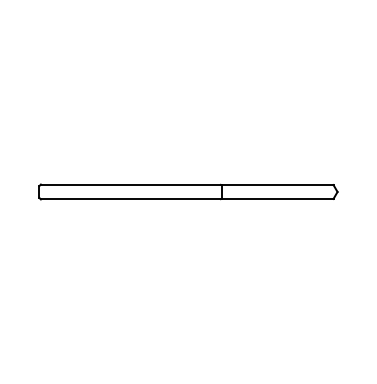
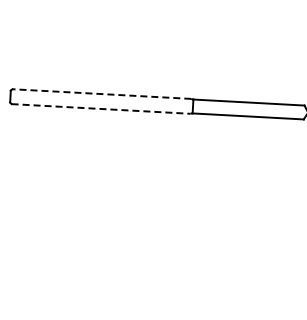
line: (130, 184) -> (101, 94), solid -> dashed
line: (130, 199) -> (101, 109), solid -> dashed

